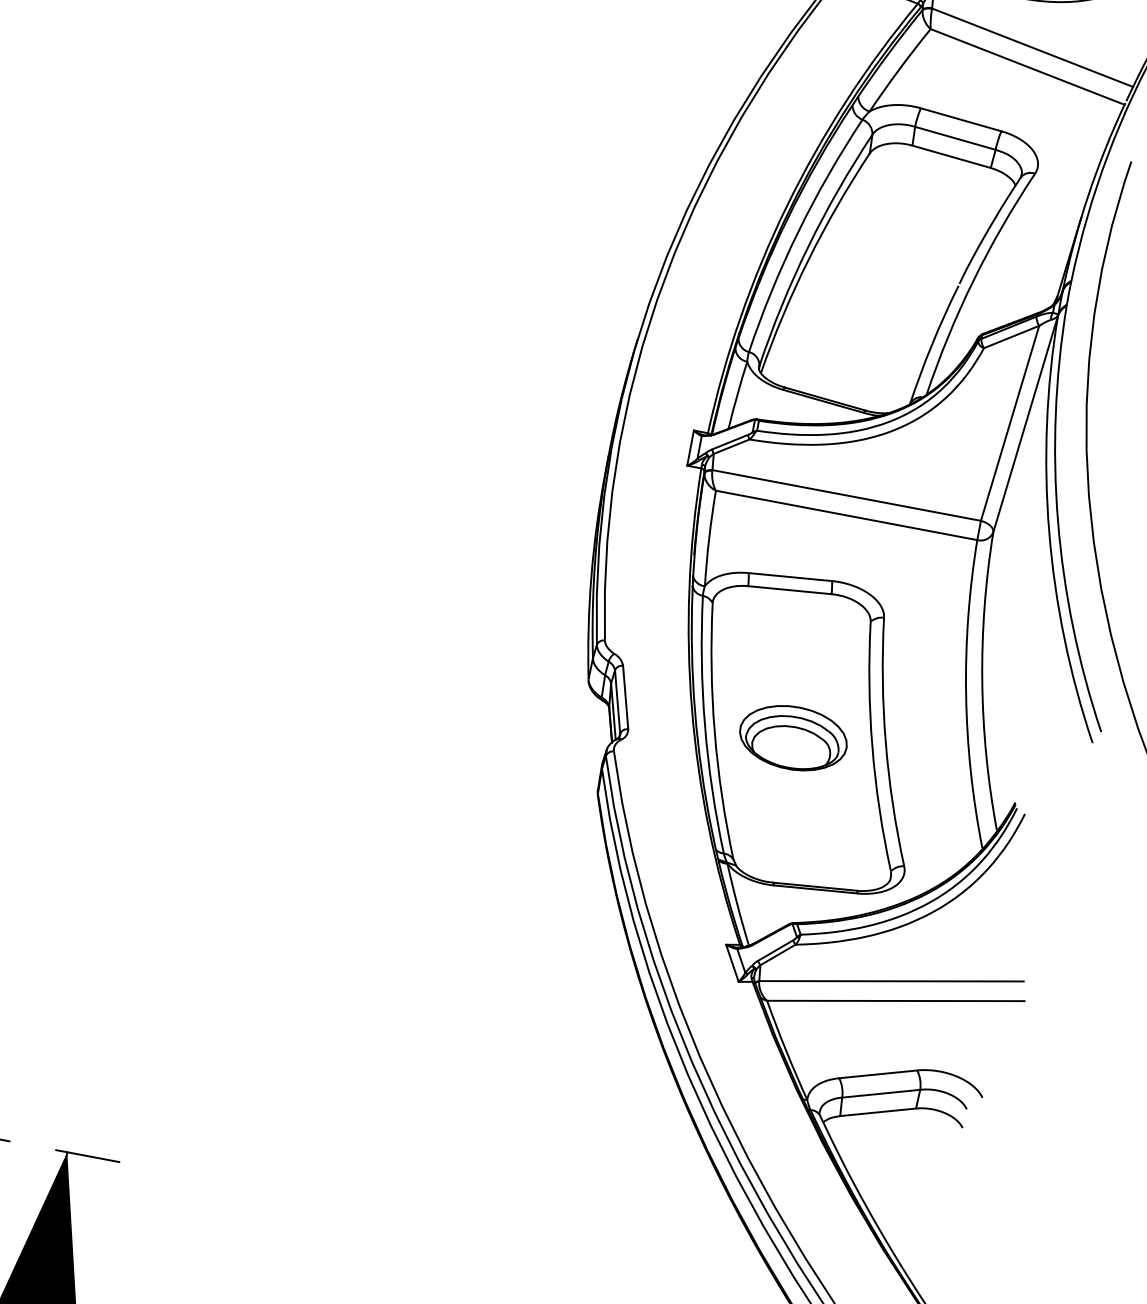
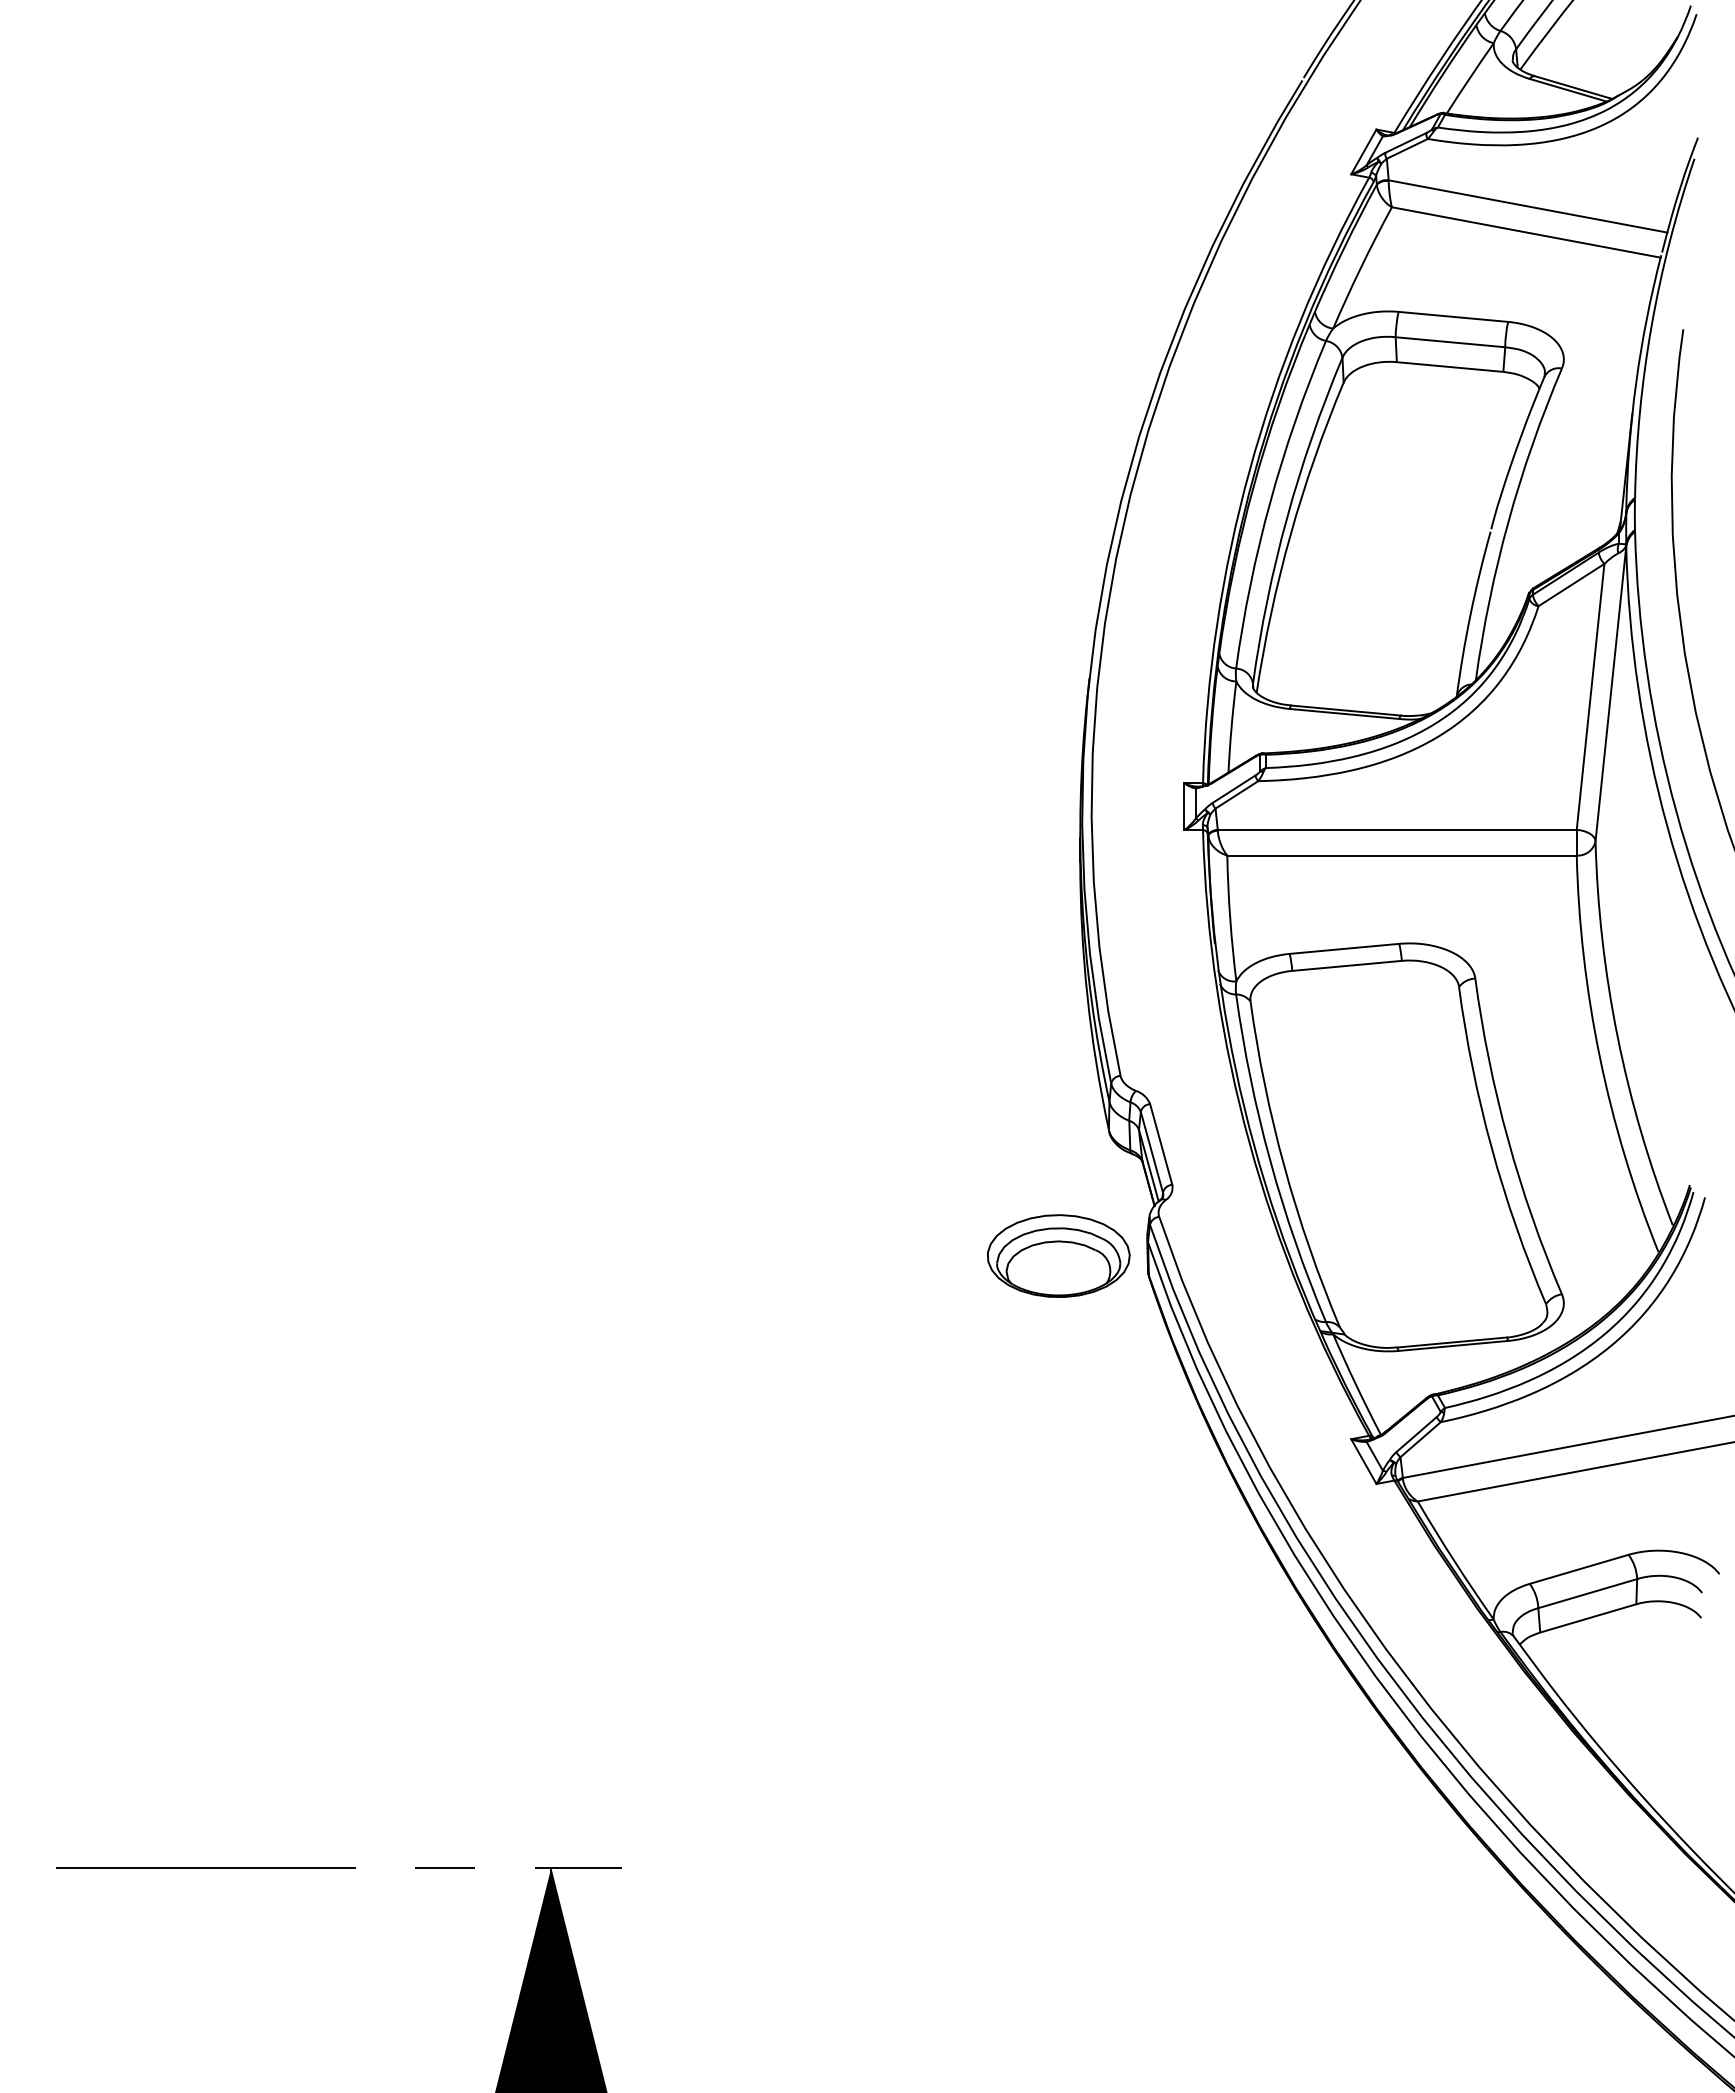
part: (793, 737) -> (1058, 1255), moved

